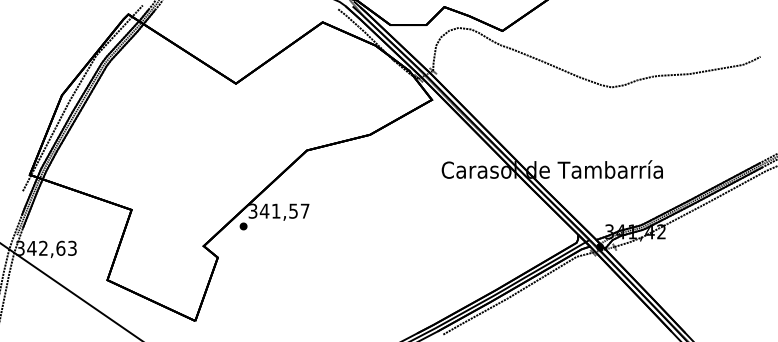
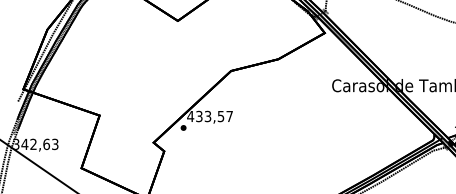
text: (264, 210) -> (199, 116), 341,57 -> 433,57

